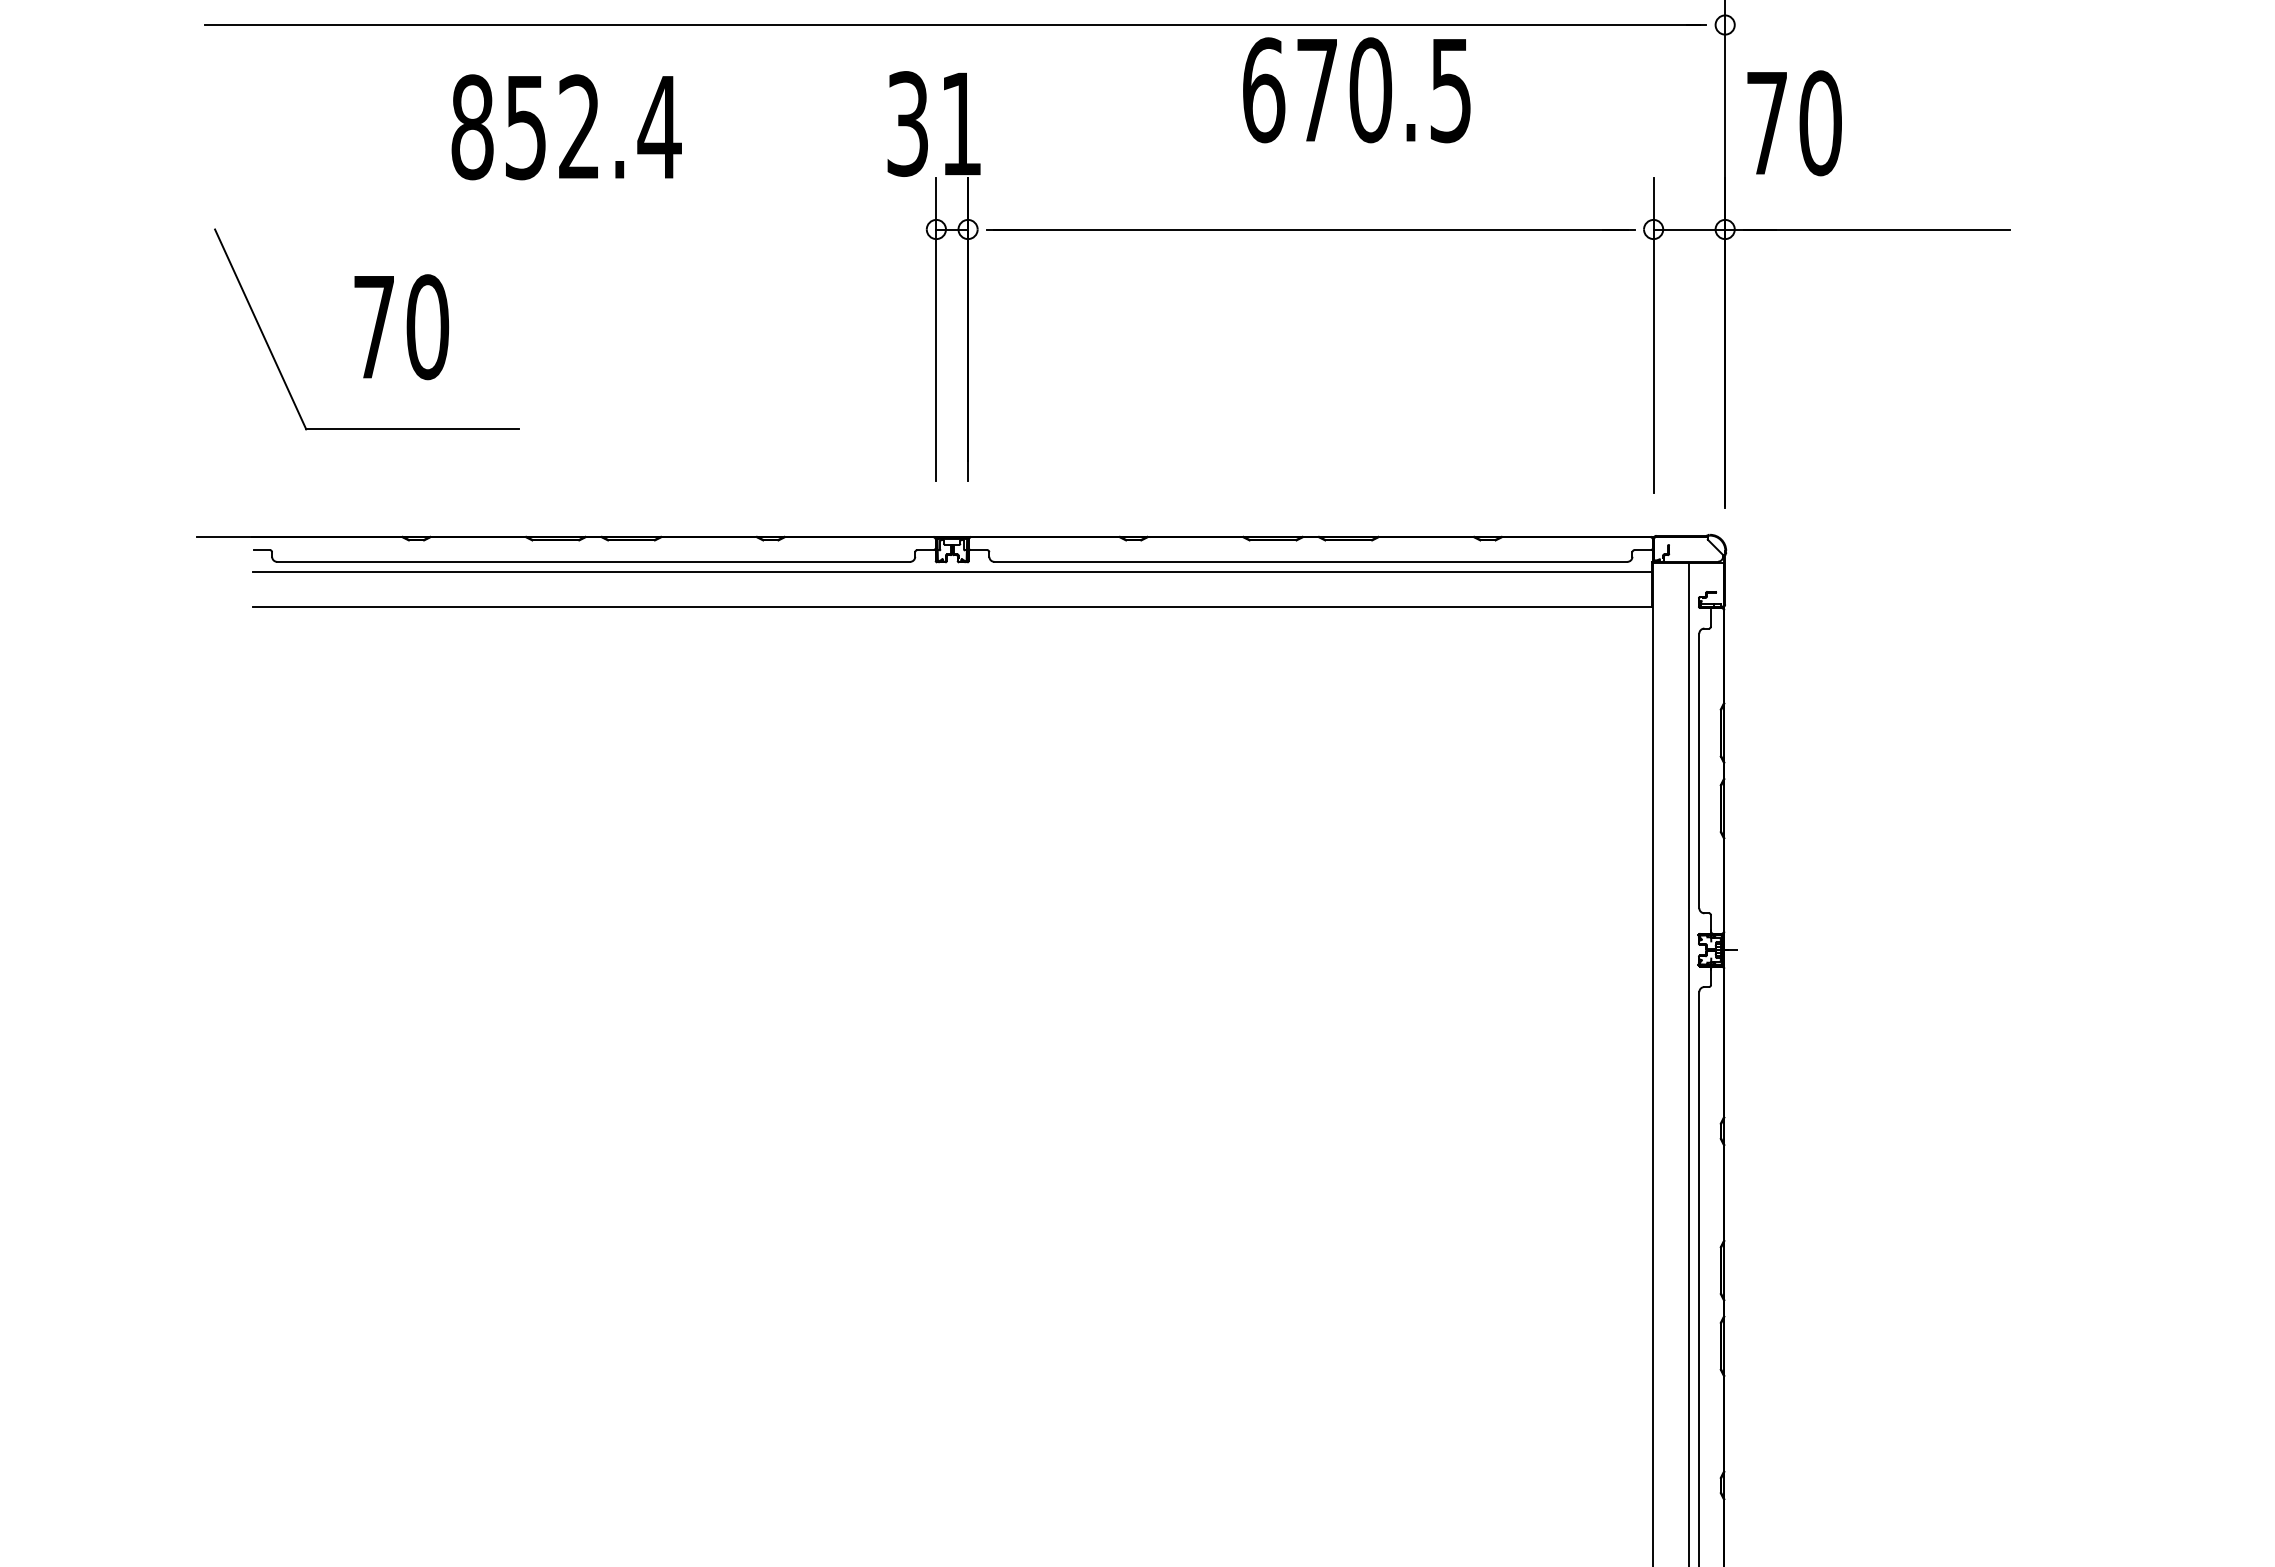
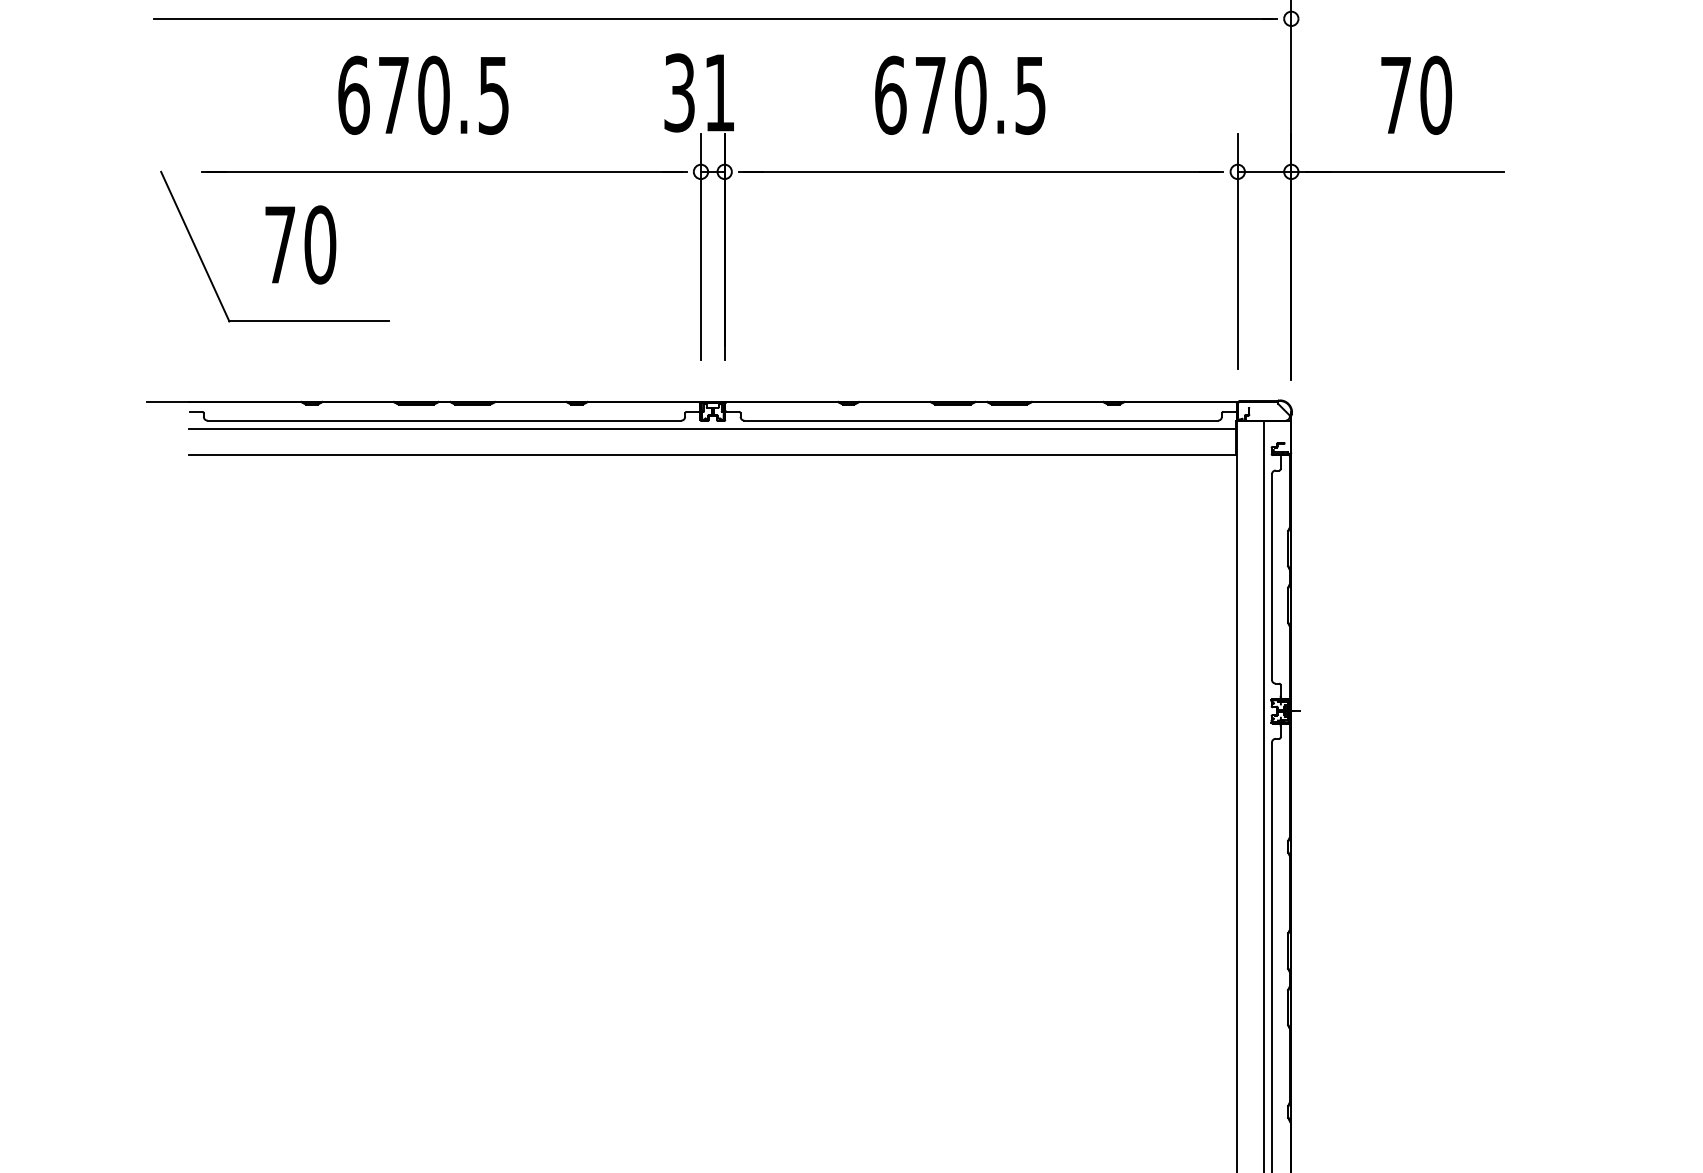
text: (1356, 90) -> (960, 95), moved
text: (1794, 123) -> (1416, 95), moved
text: (566, 127) -> (424, 95), 852.4 -> 670.5
line: (593, 229) -> (444, 171), added

